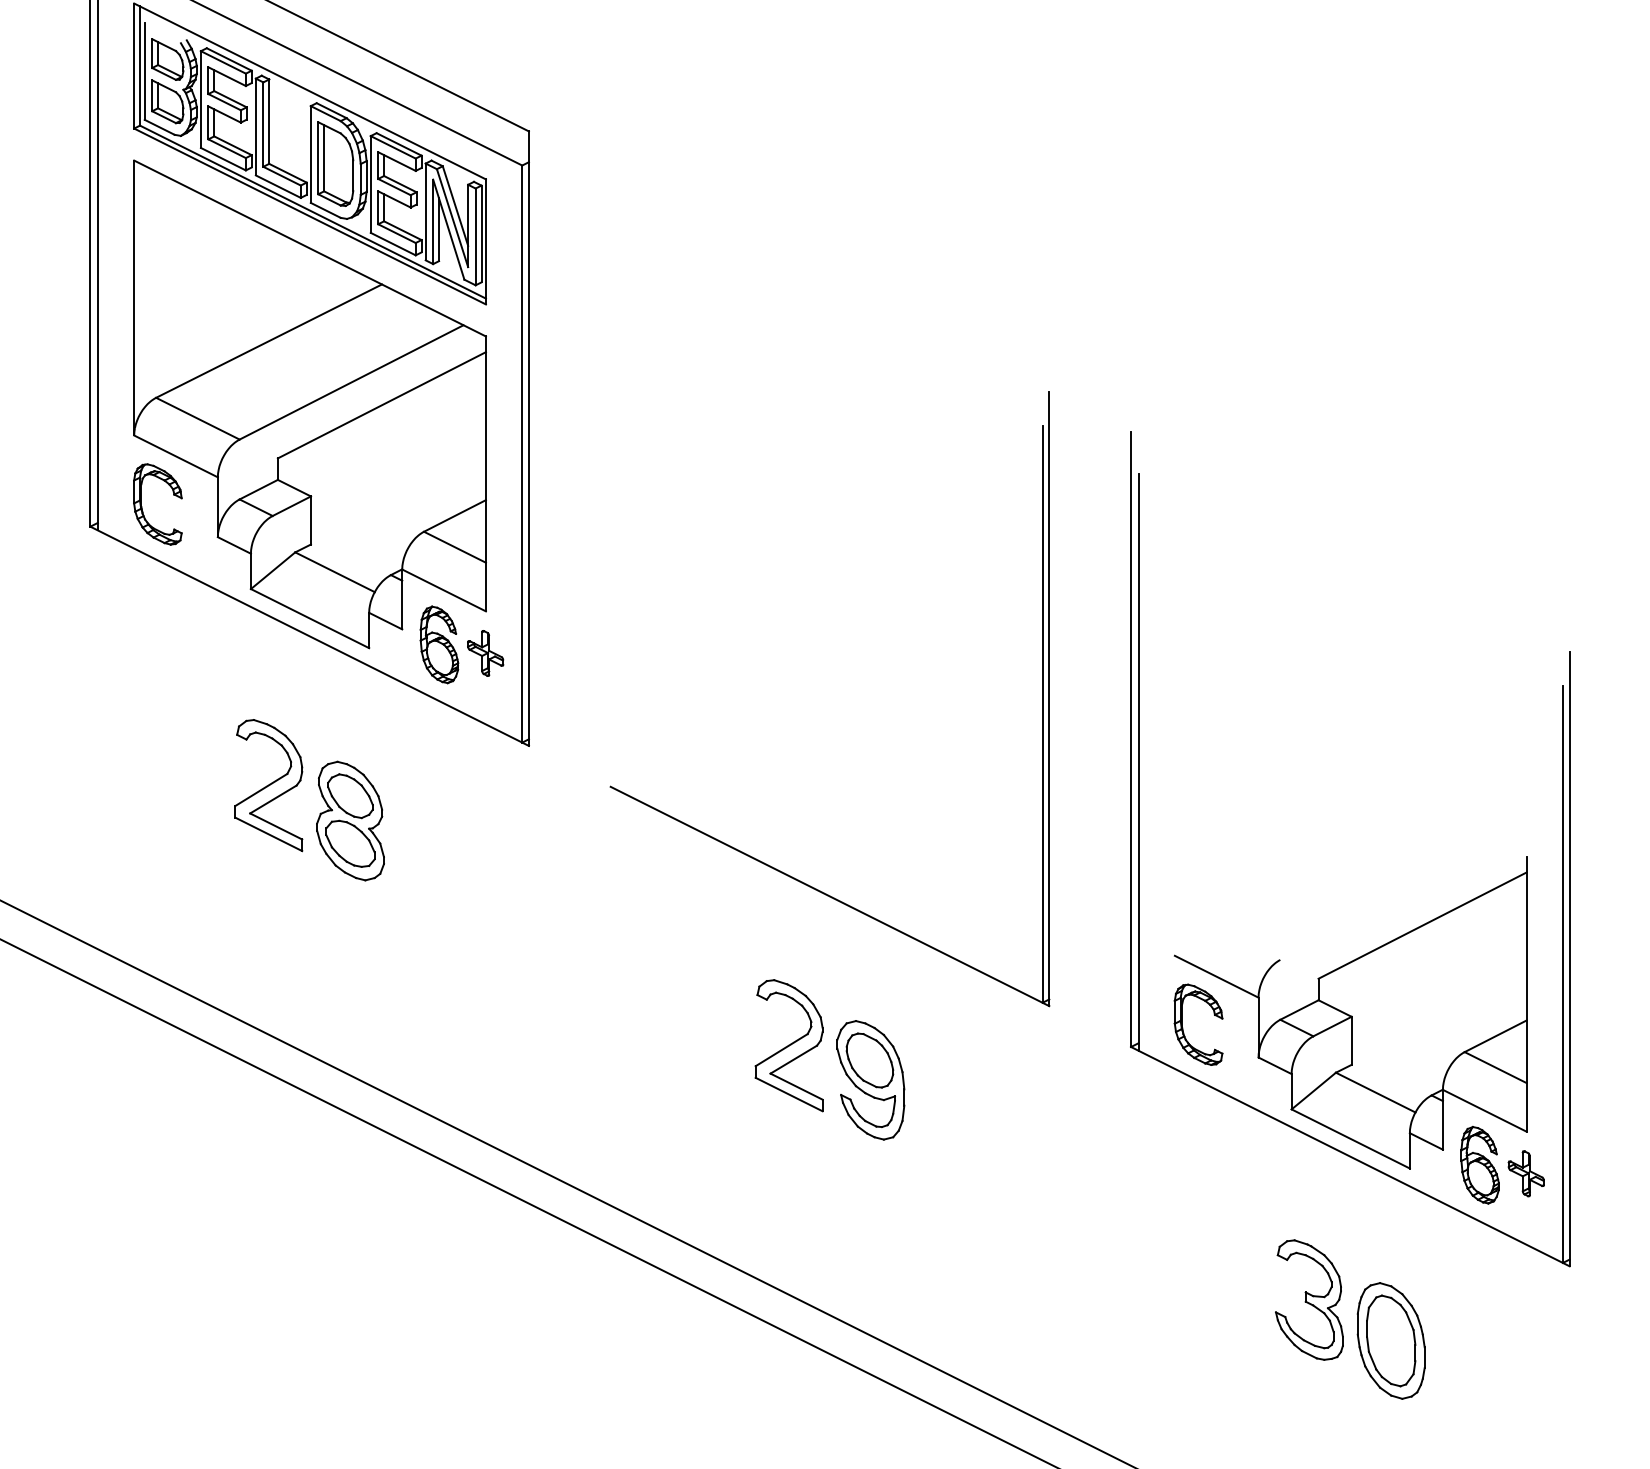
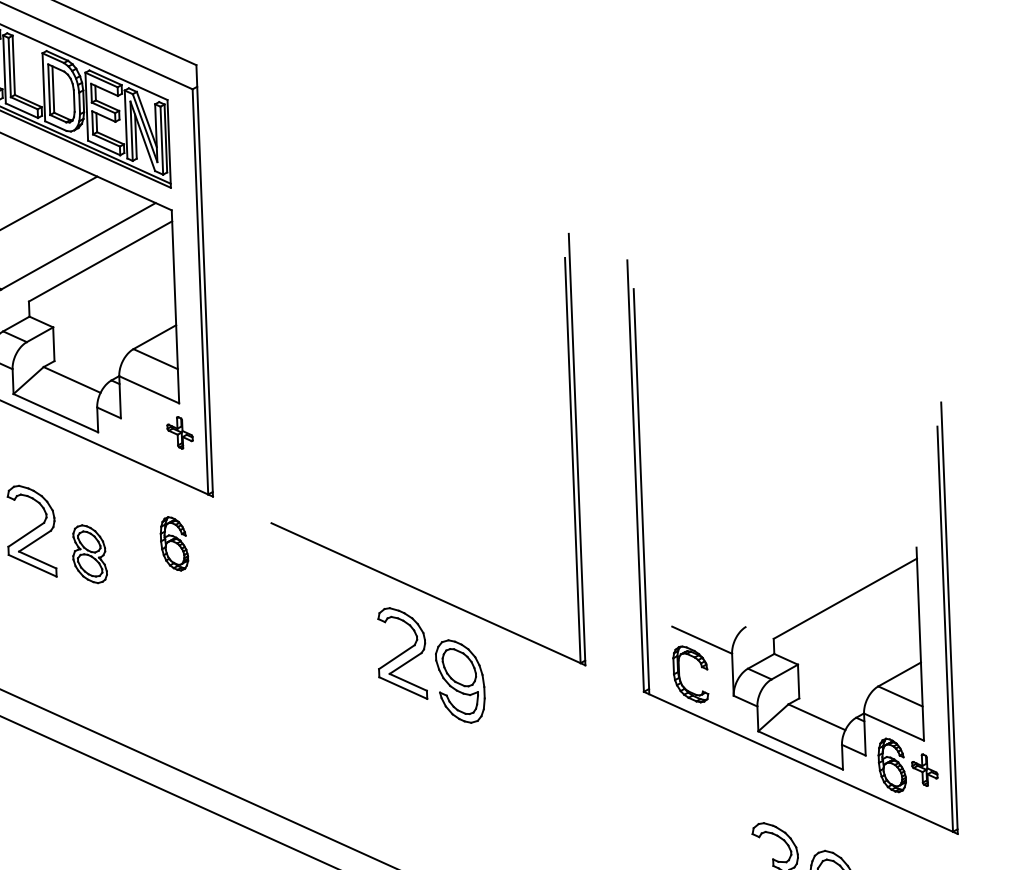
part: (439, 644) -> (174, 543), moved
part: (350, 820) -> (89, 553), size x0.7
part: (788, 1045) -> (401, 653), moved
part: (870, 1080) -> (460, 681), moved

